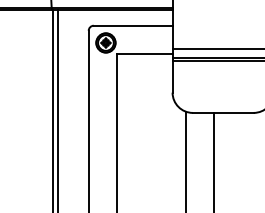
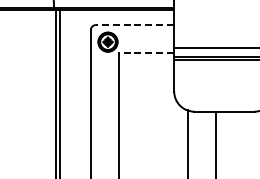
line: (132, 25) -> (134, 24), solid -> dashed
line: (144, 54) -> (146, 53), solid -> dashed

